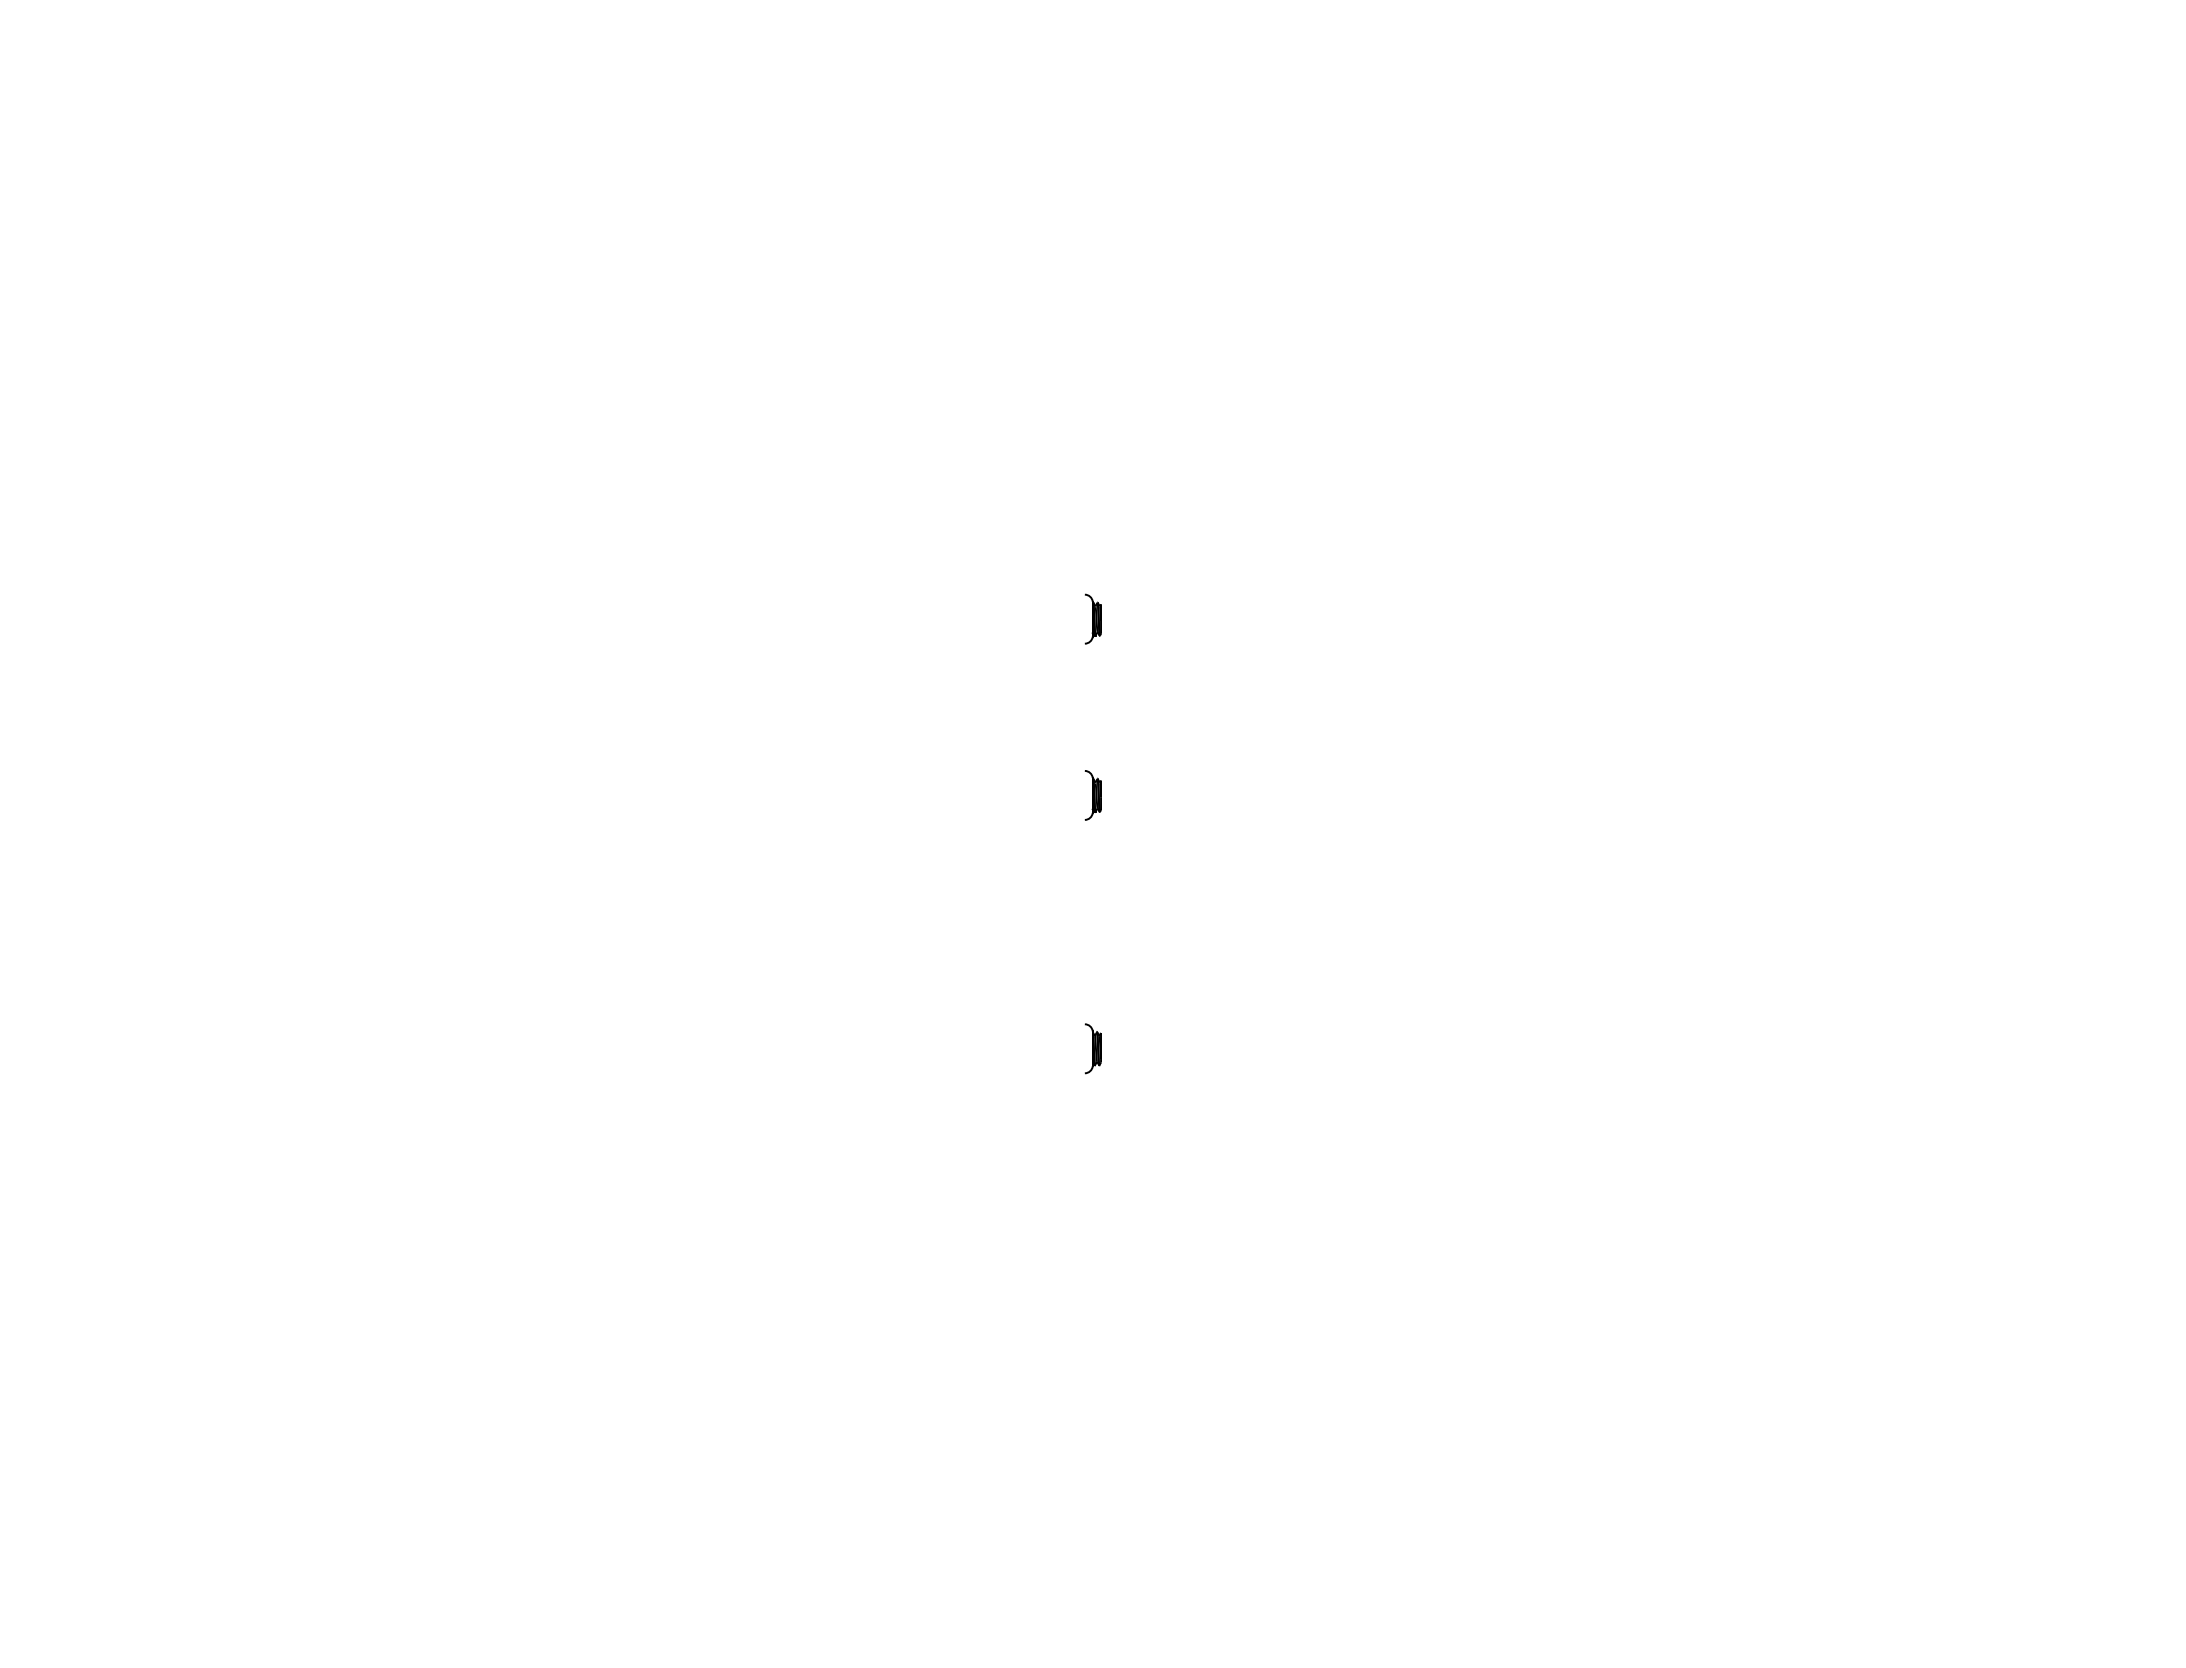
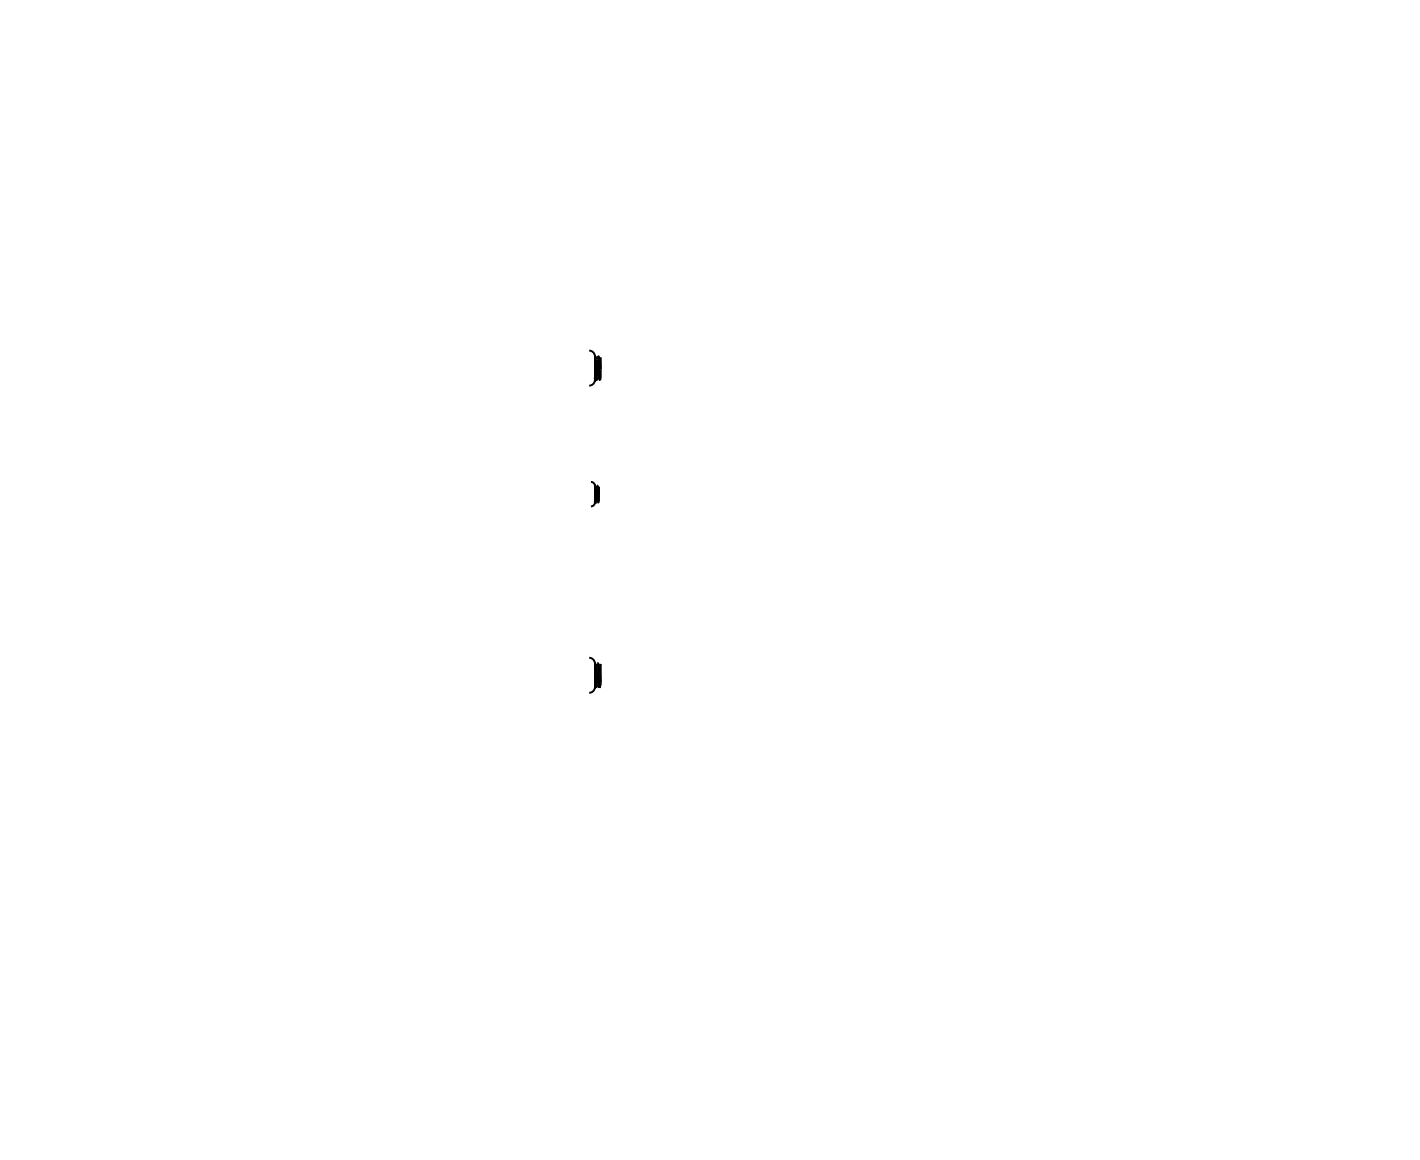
part: (1092, 795) -> (594, 494), size x0.7

